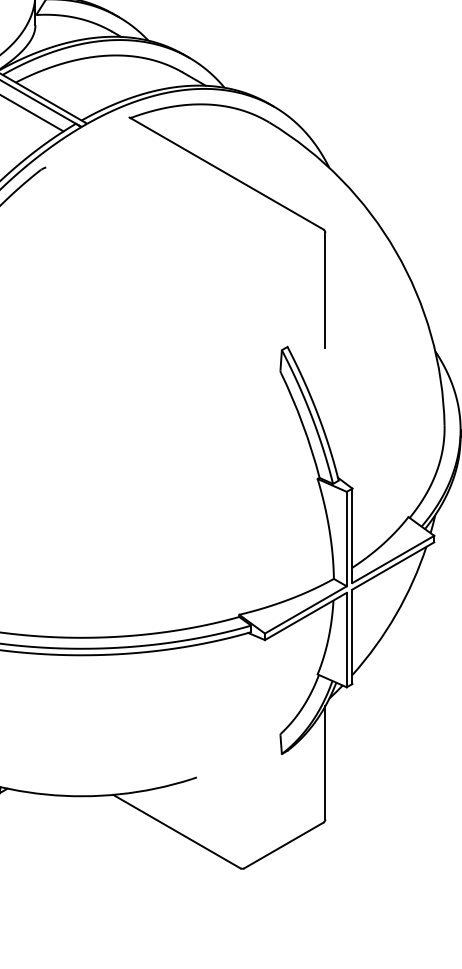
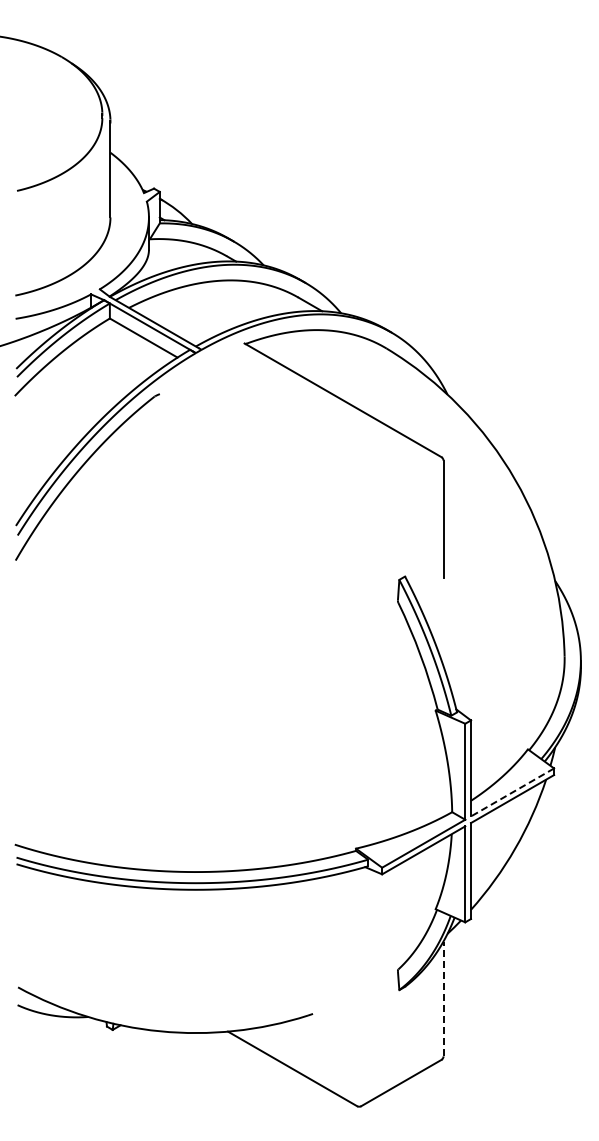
line: (393, 559) -> (512, 792), solid -> dashed
line: (325, 762) -> (443, 998), solid -> dashed

